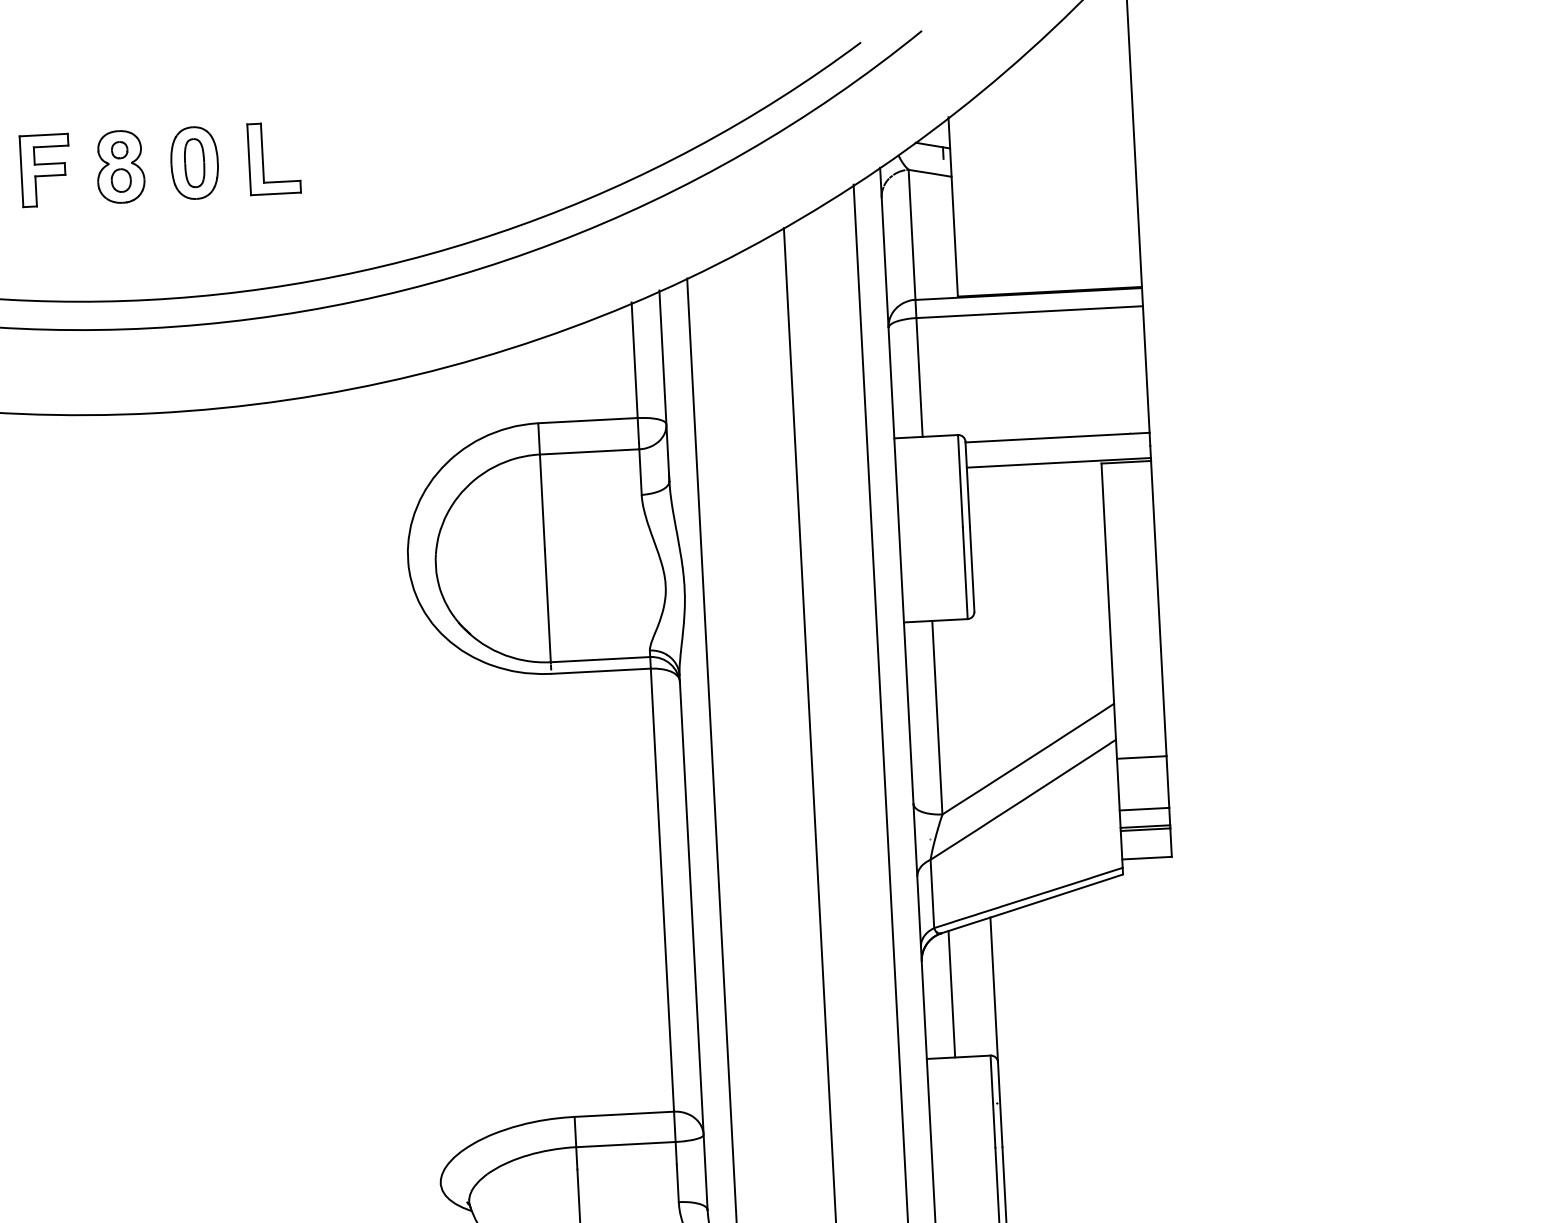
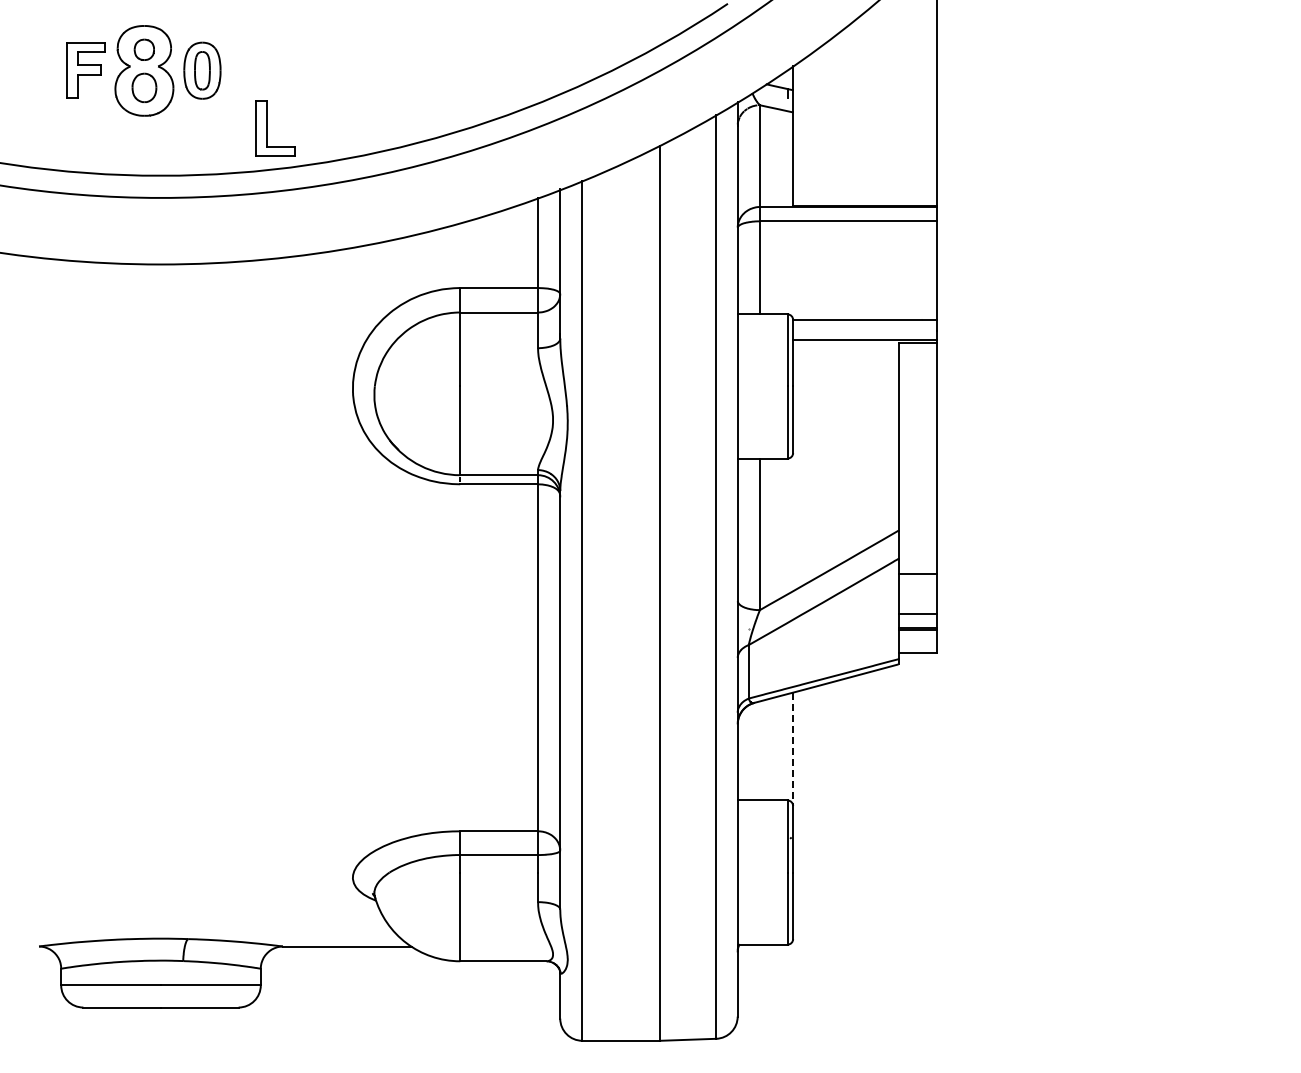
part: (263, 159) -> (267, 128), moved
part: (120, 166) -> (144, 70), size x1.6
line: (994, 990) -> (793, 749), solid -> dashed
line: (951, 993) -> (759, 750), removed

